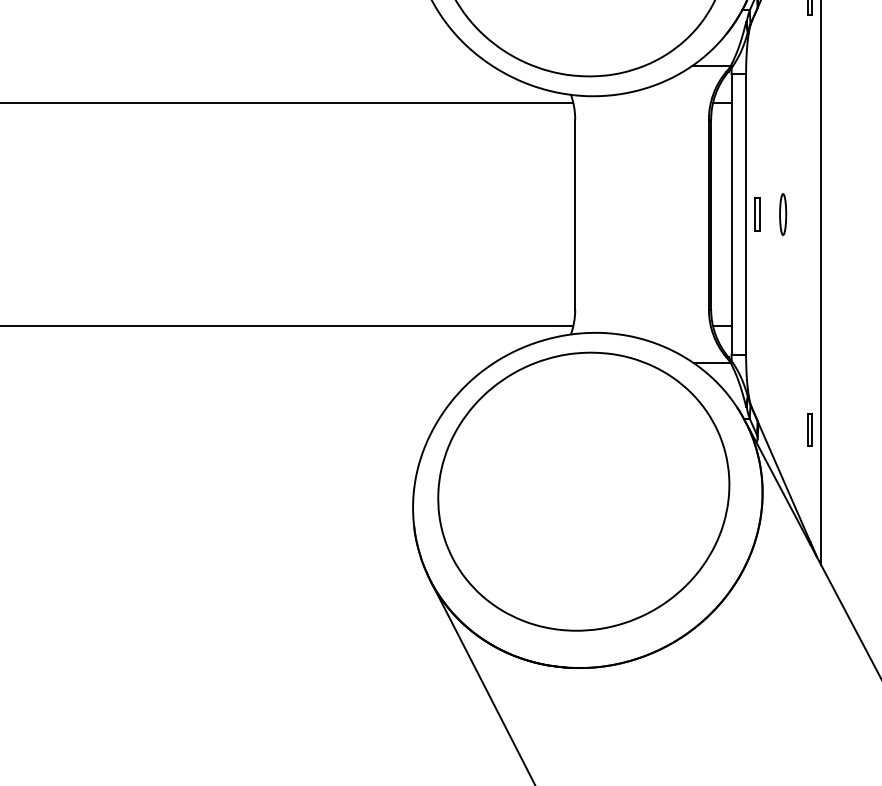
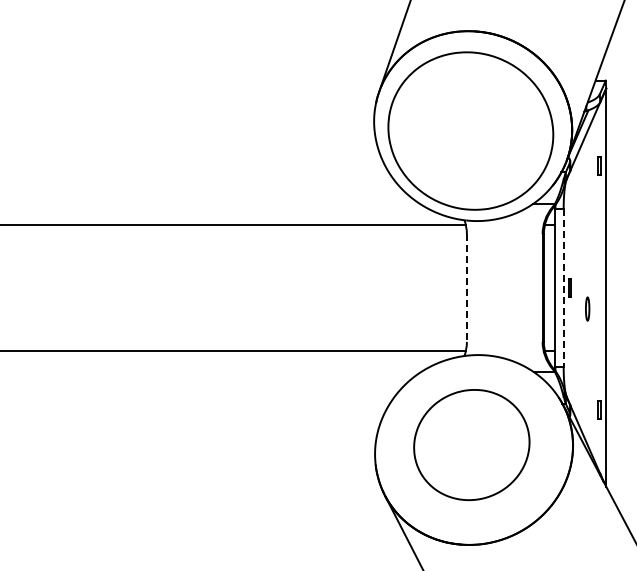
part: (782, 213) -> (587, 308), moved
line: (574, 215) -> (466, 288), solid -> dashed
line: (745, 215) -> (563, 288), solid -> dashed
part: (583, 490) -> (471, 444), size x0.7

